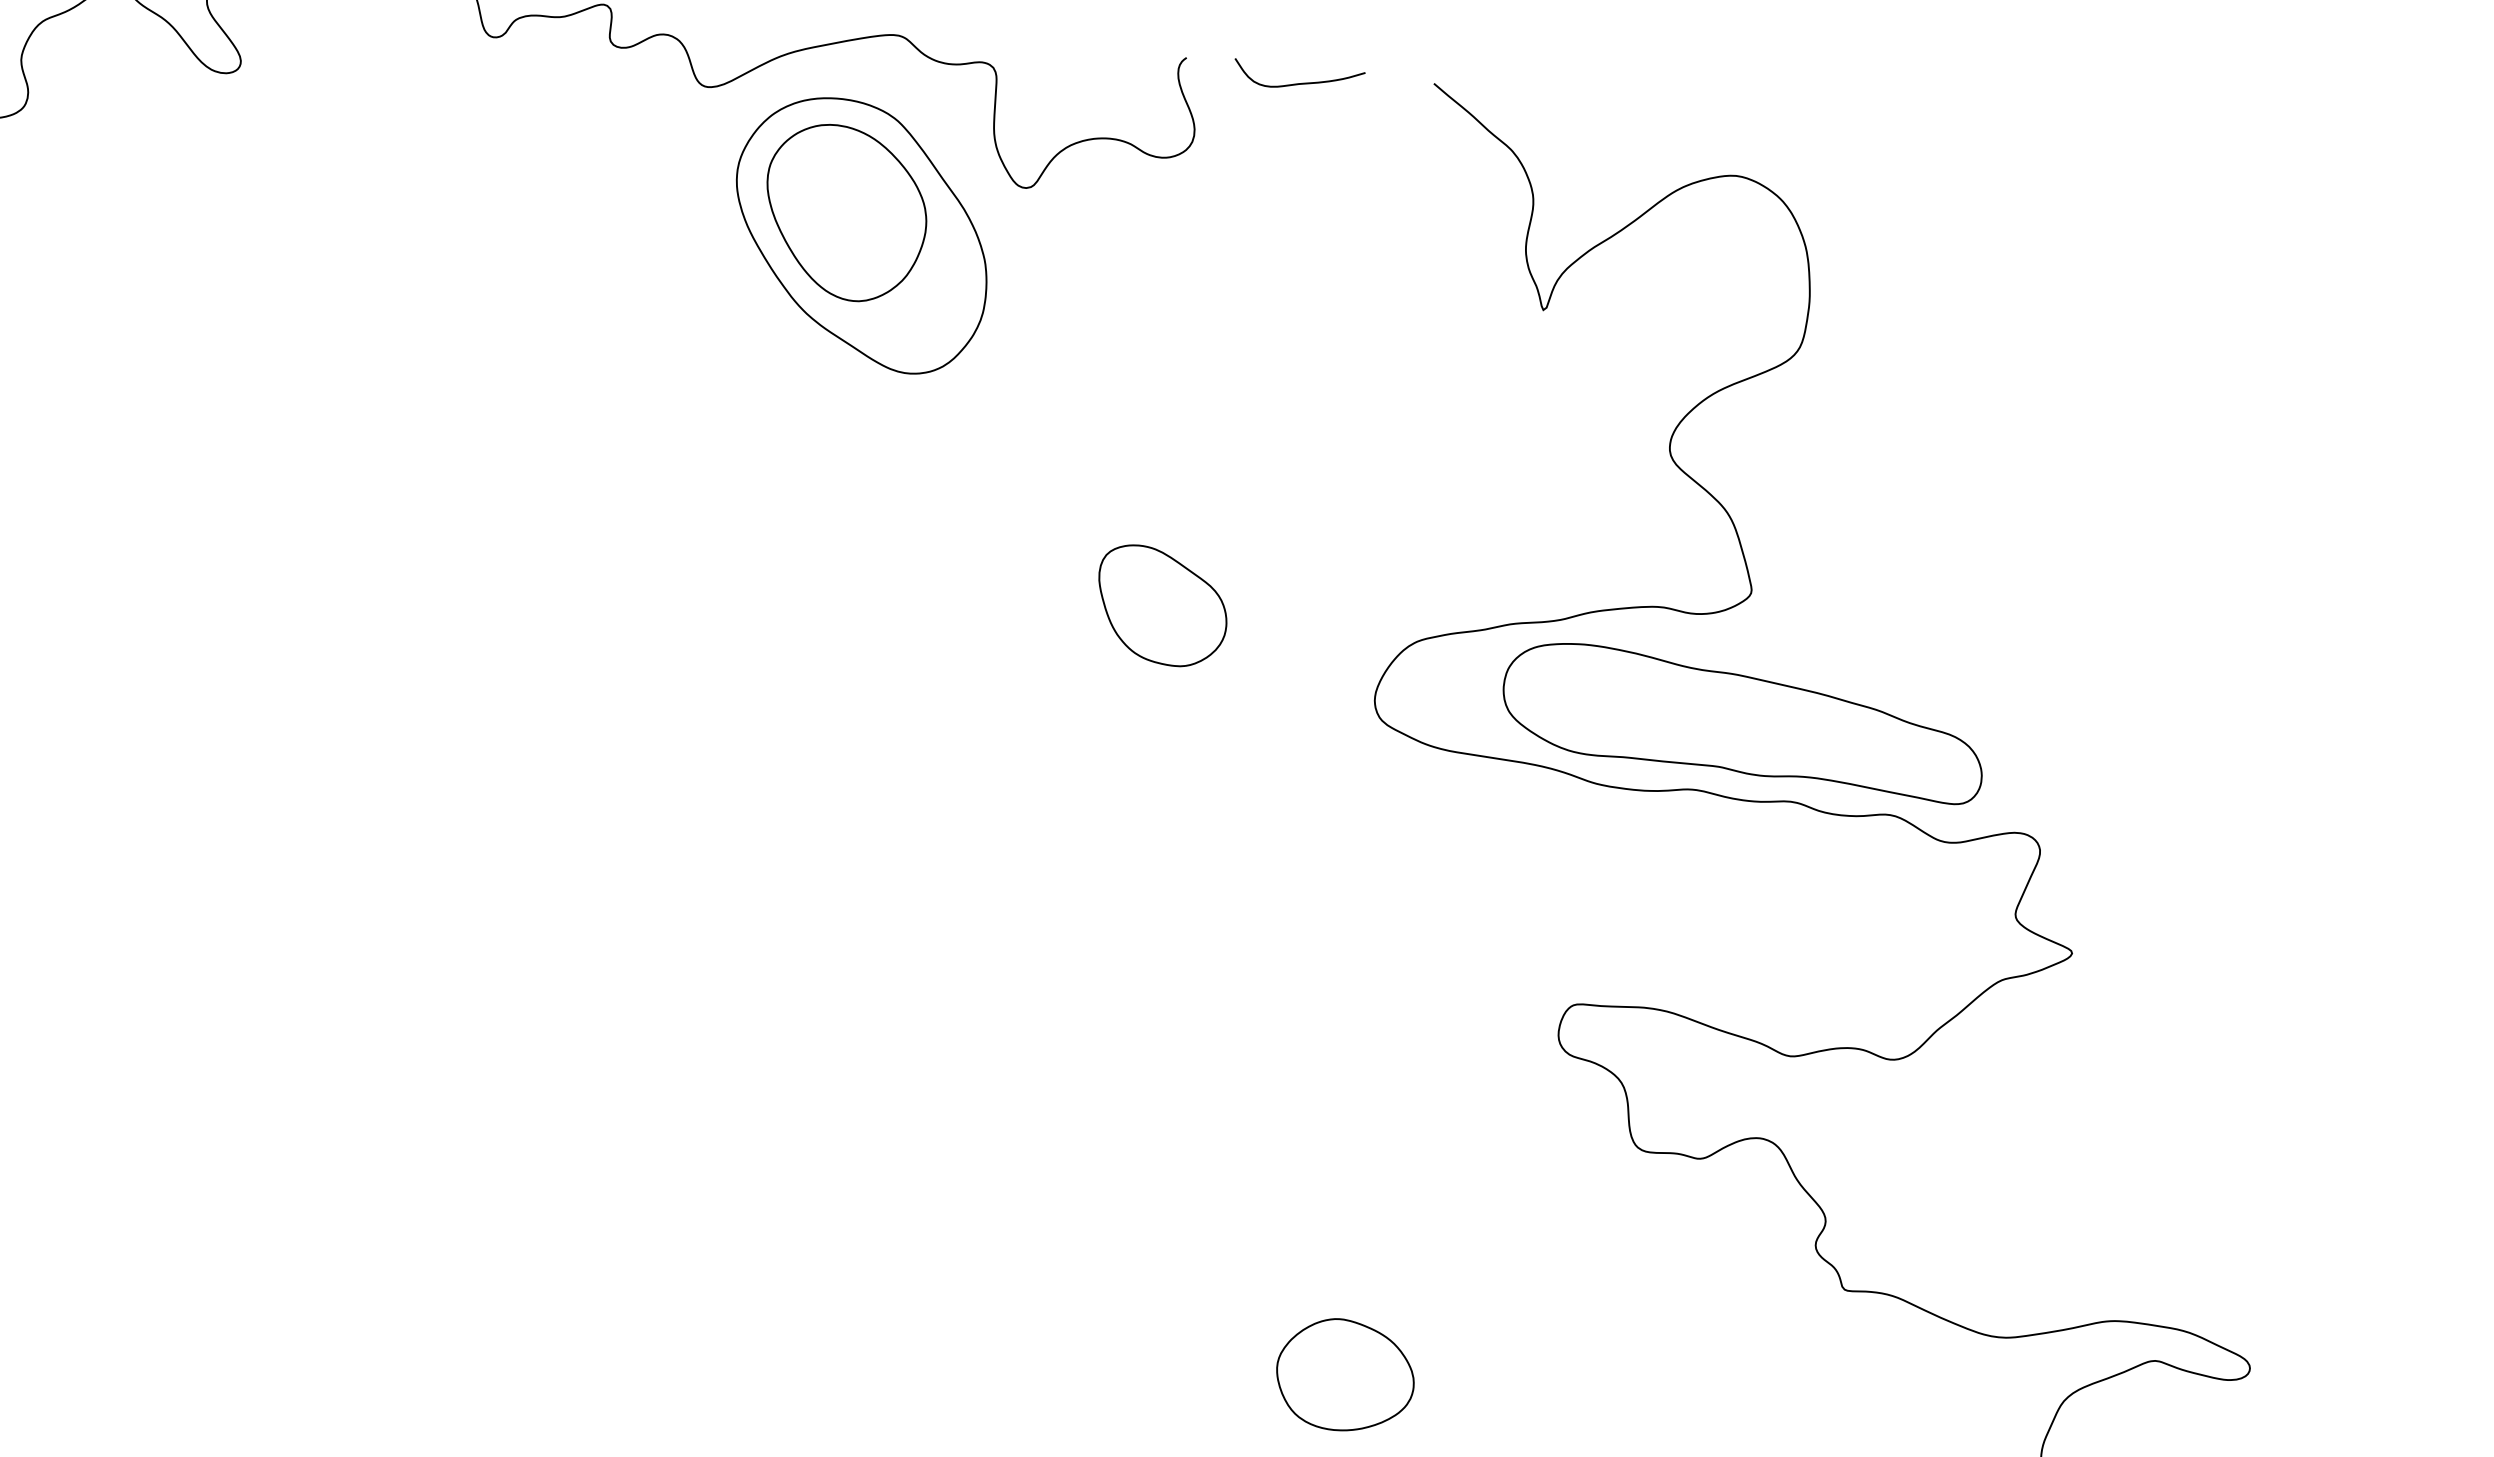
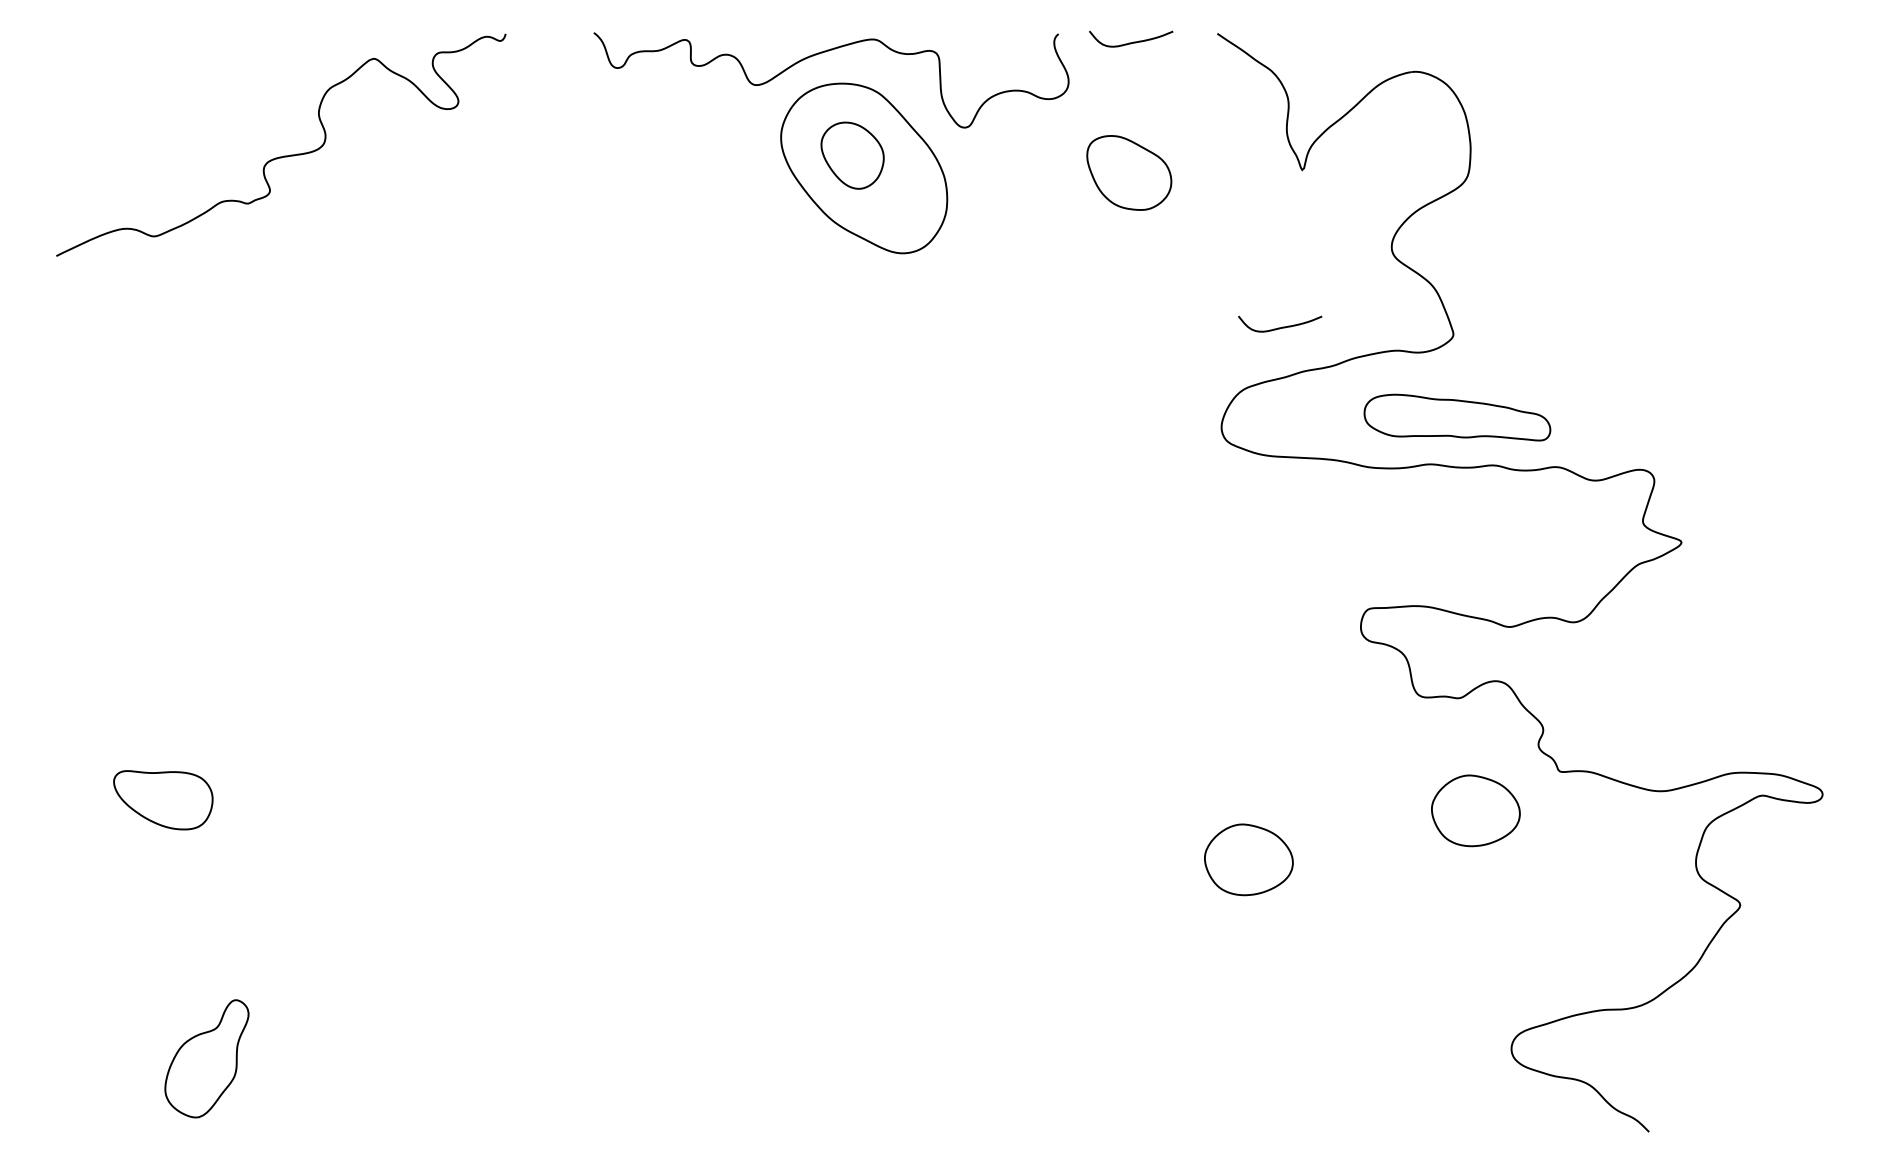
part: (845, 212) -> (852, 155), size x0.6
curve: (1486, 550) -> (1282, 326), added
part: (1162, 605) -> (1129, 172), moved
part: (1744, 721) -> (1457, 417), size x0.6
part: (1706, 1336) -> (1475, 810), added

